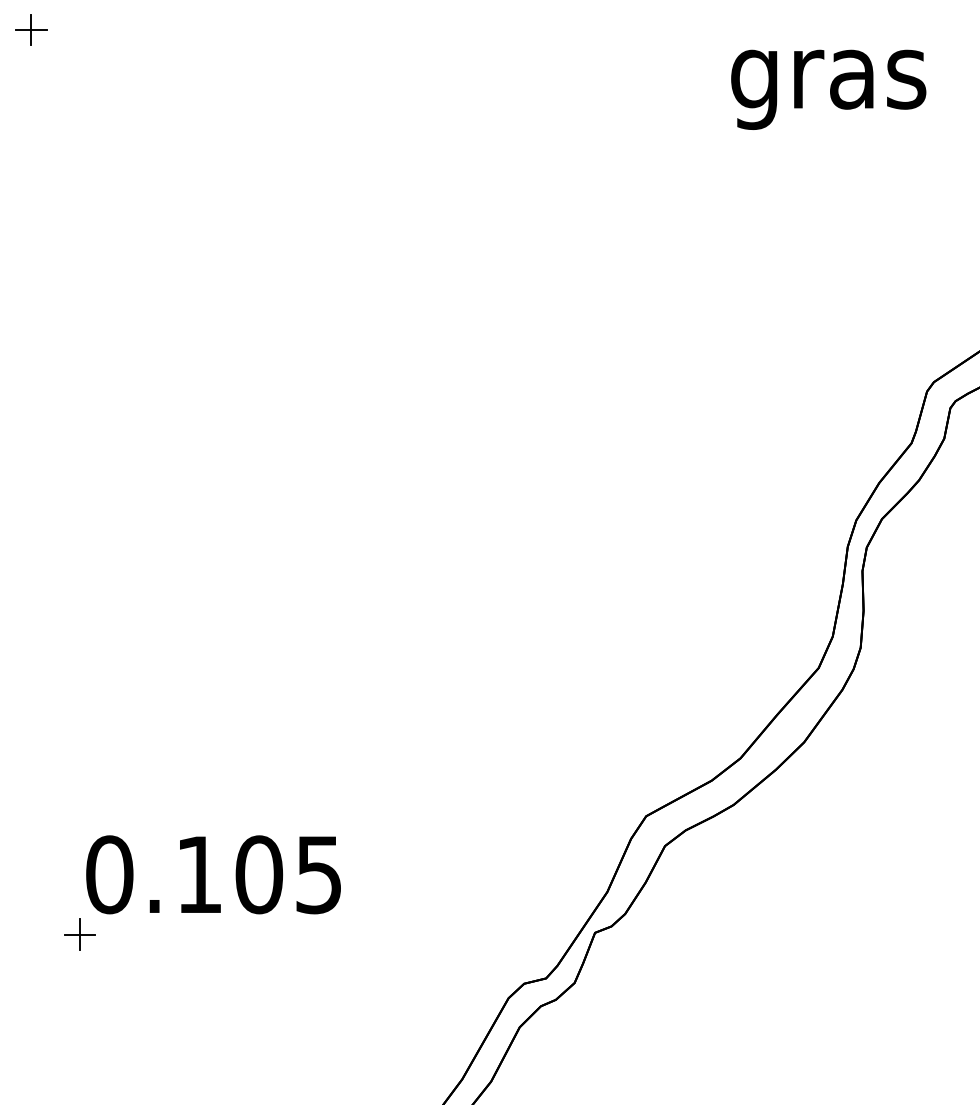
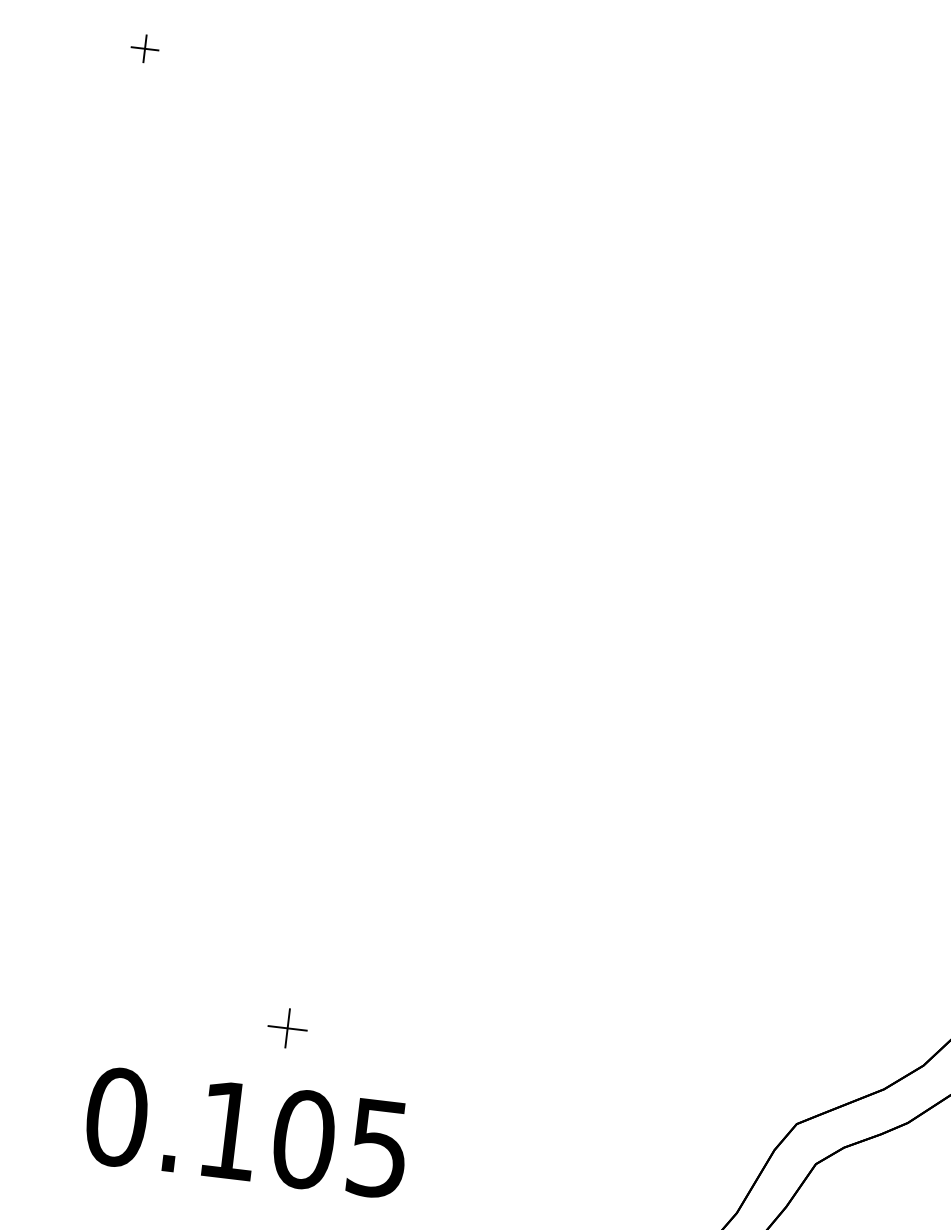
part: (31, 29) -> (145, 48), size x0.7
part: (79, 934) -> (287, 1028), moved

